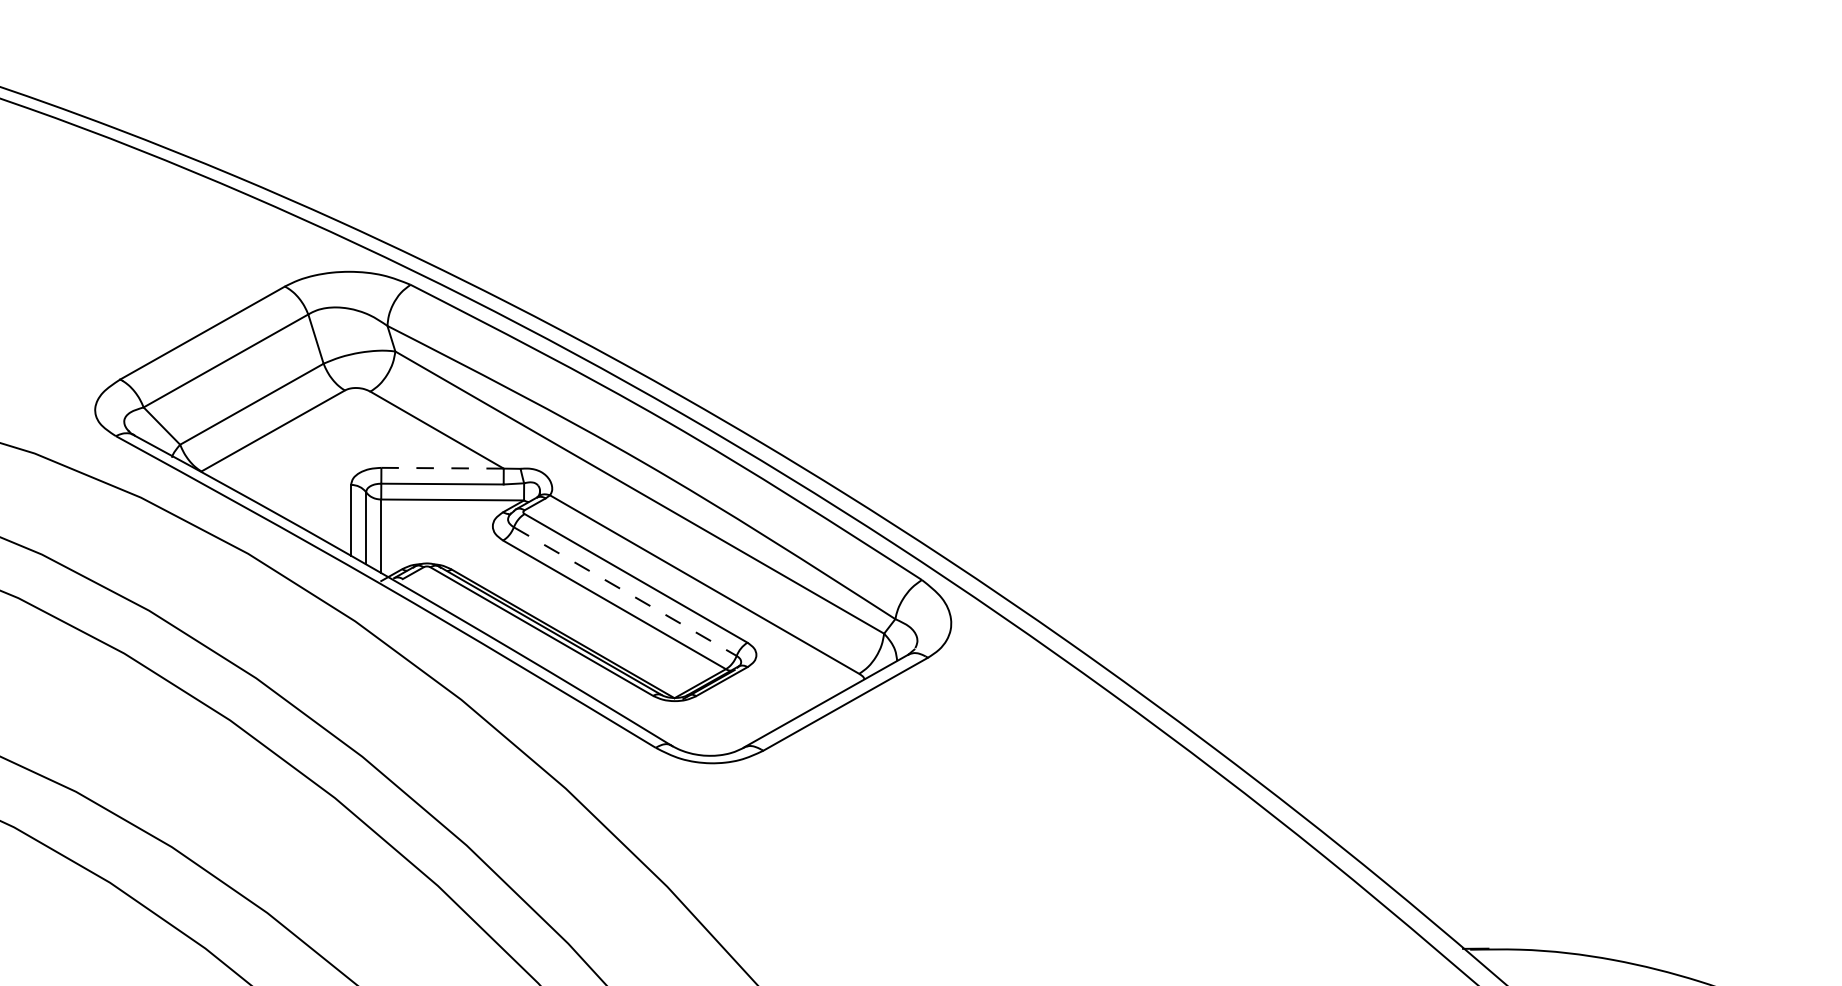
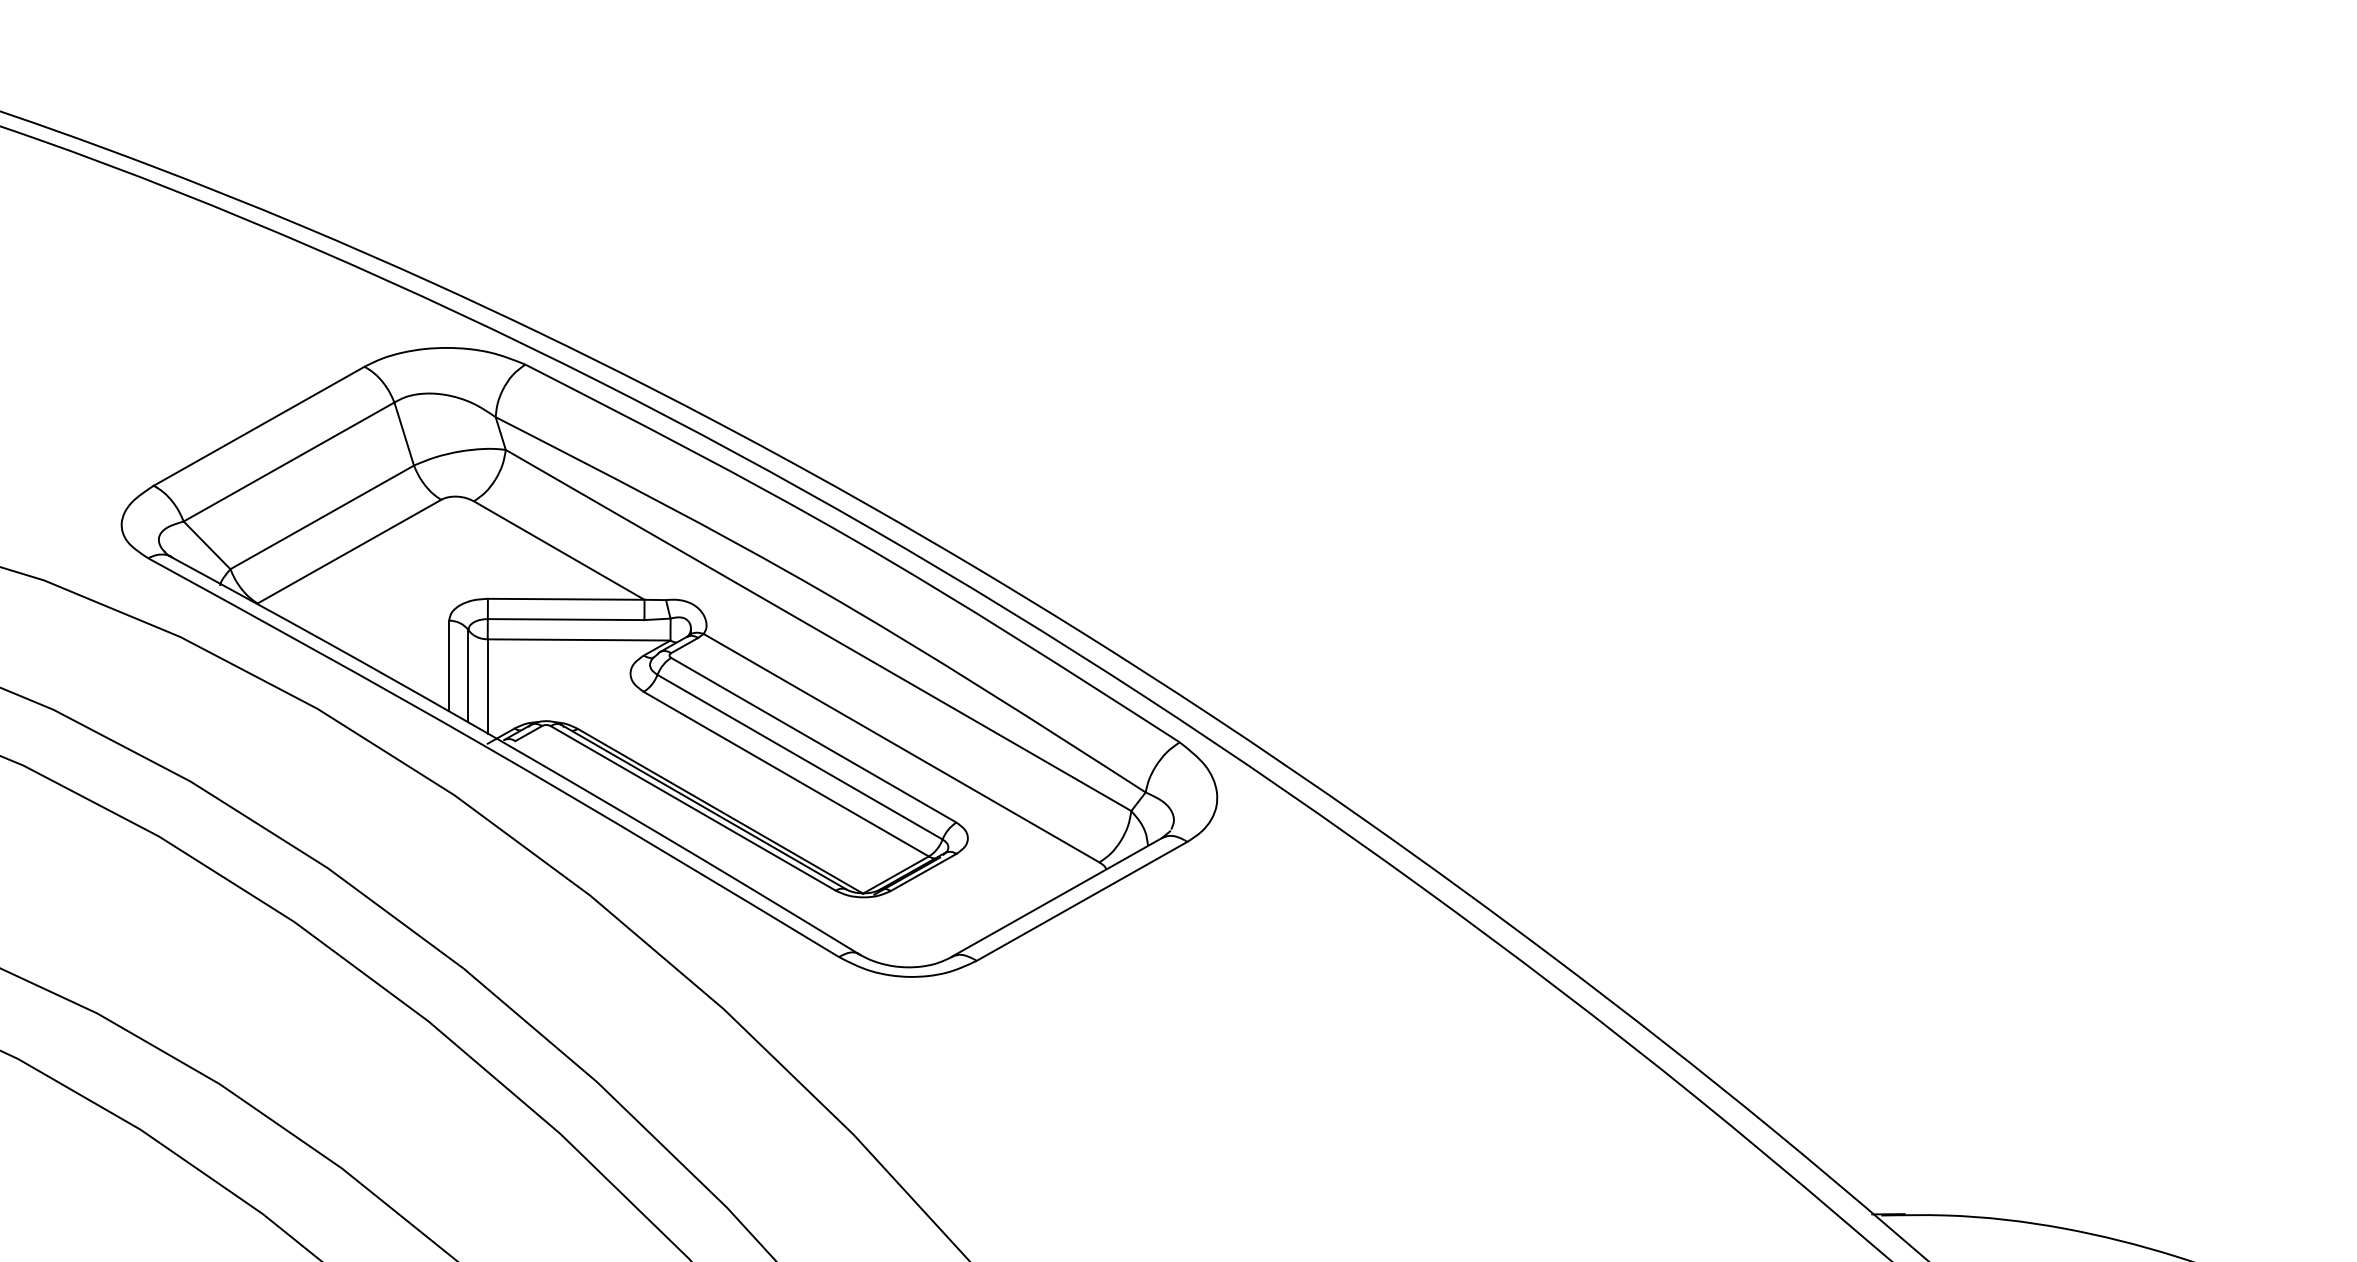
line: (442, 468) -> (566, 599), dashed -> solid
line: (625, 591) -> (800, 757), dashed -> solid

